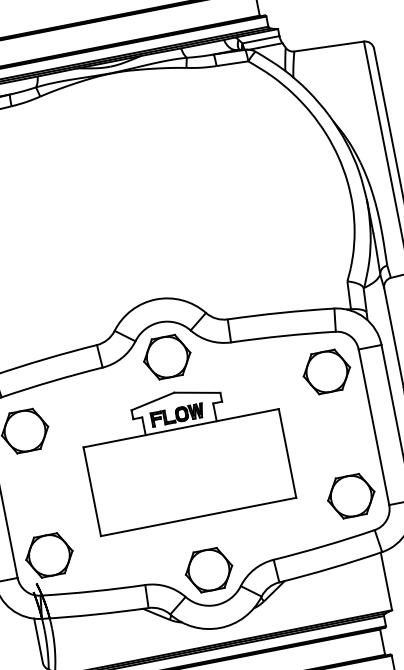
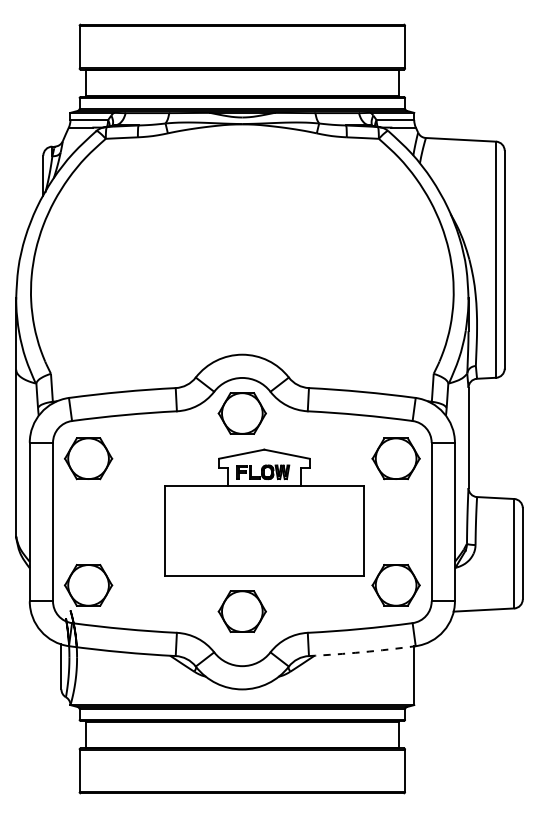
part: (186, 454) -> (264, 512), moved
arc: (331, 568) -> (362, 652), solid -> dashed
part: (208, 570) -> (241, 611), moved

